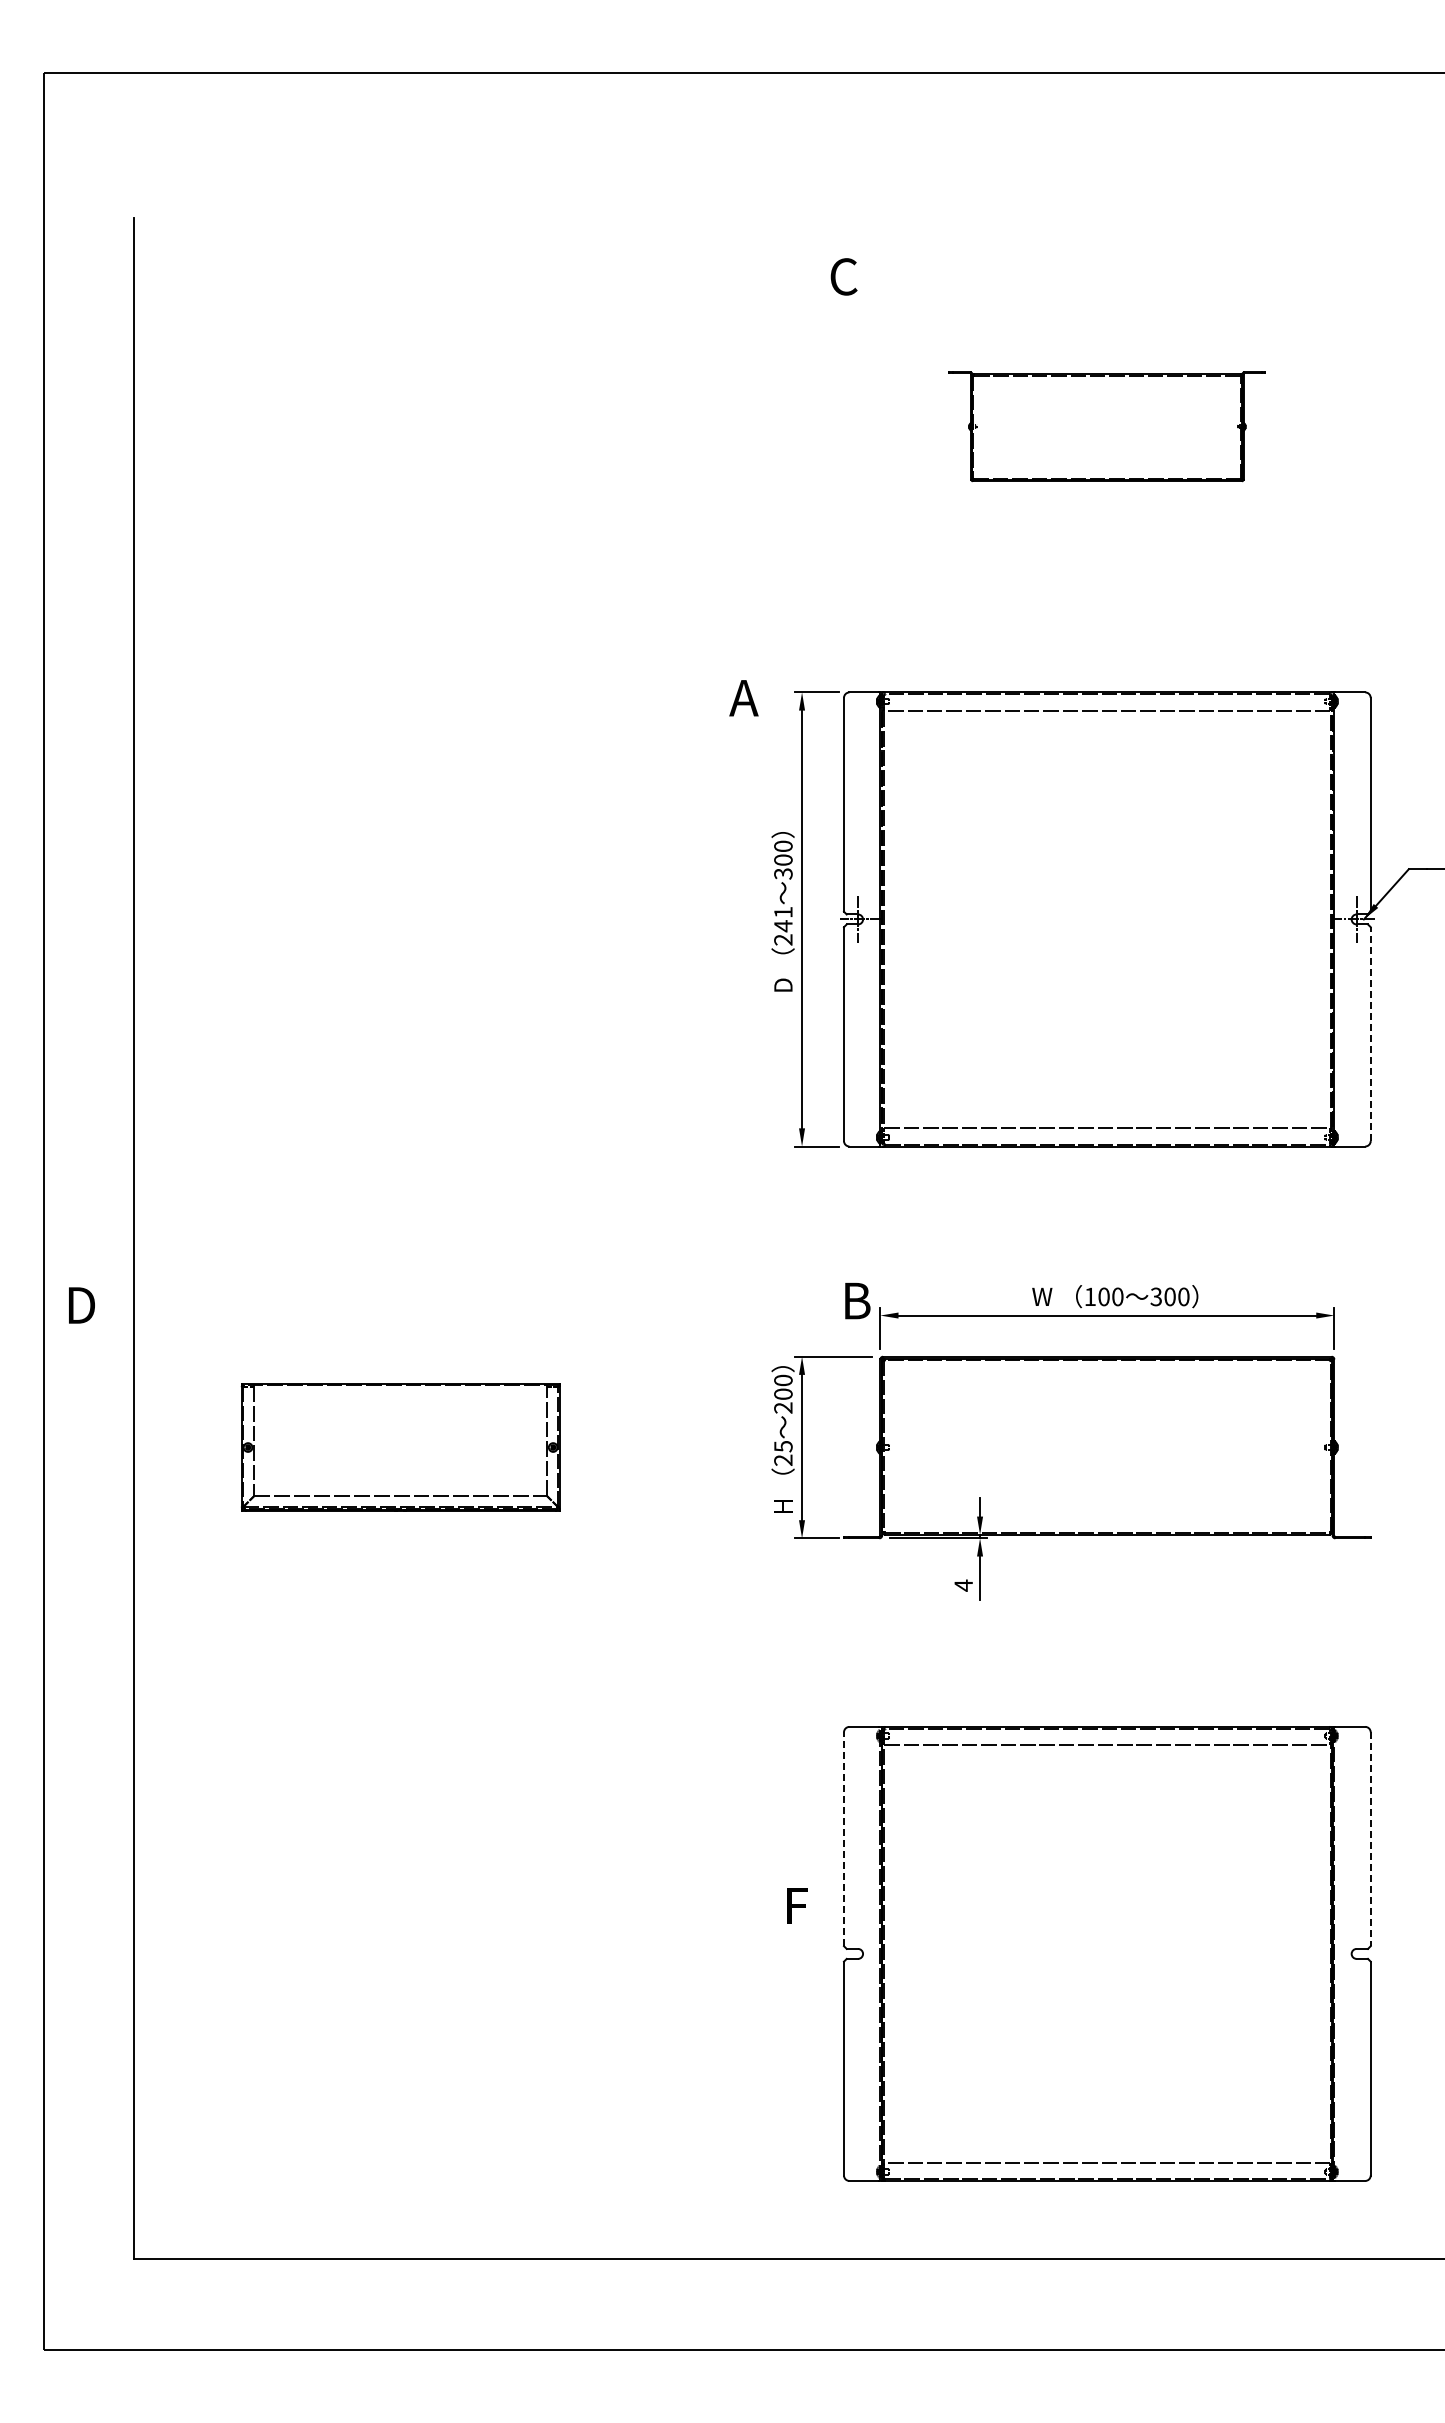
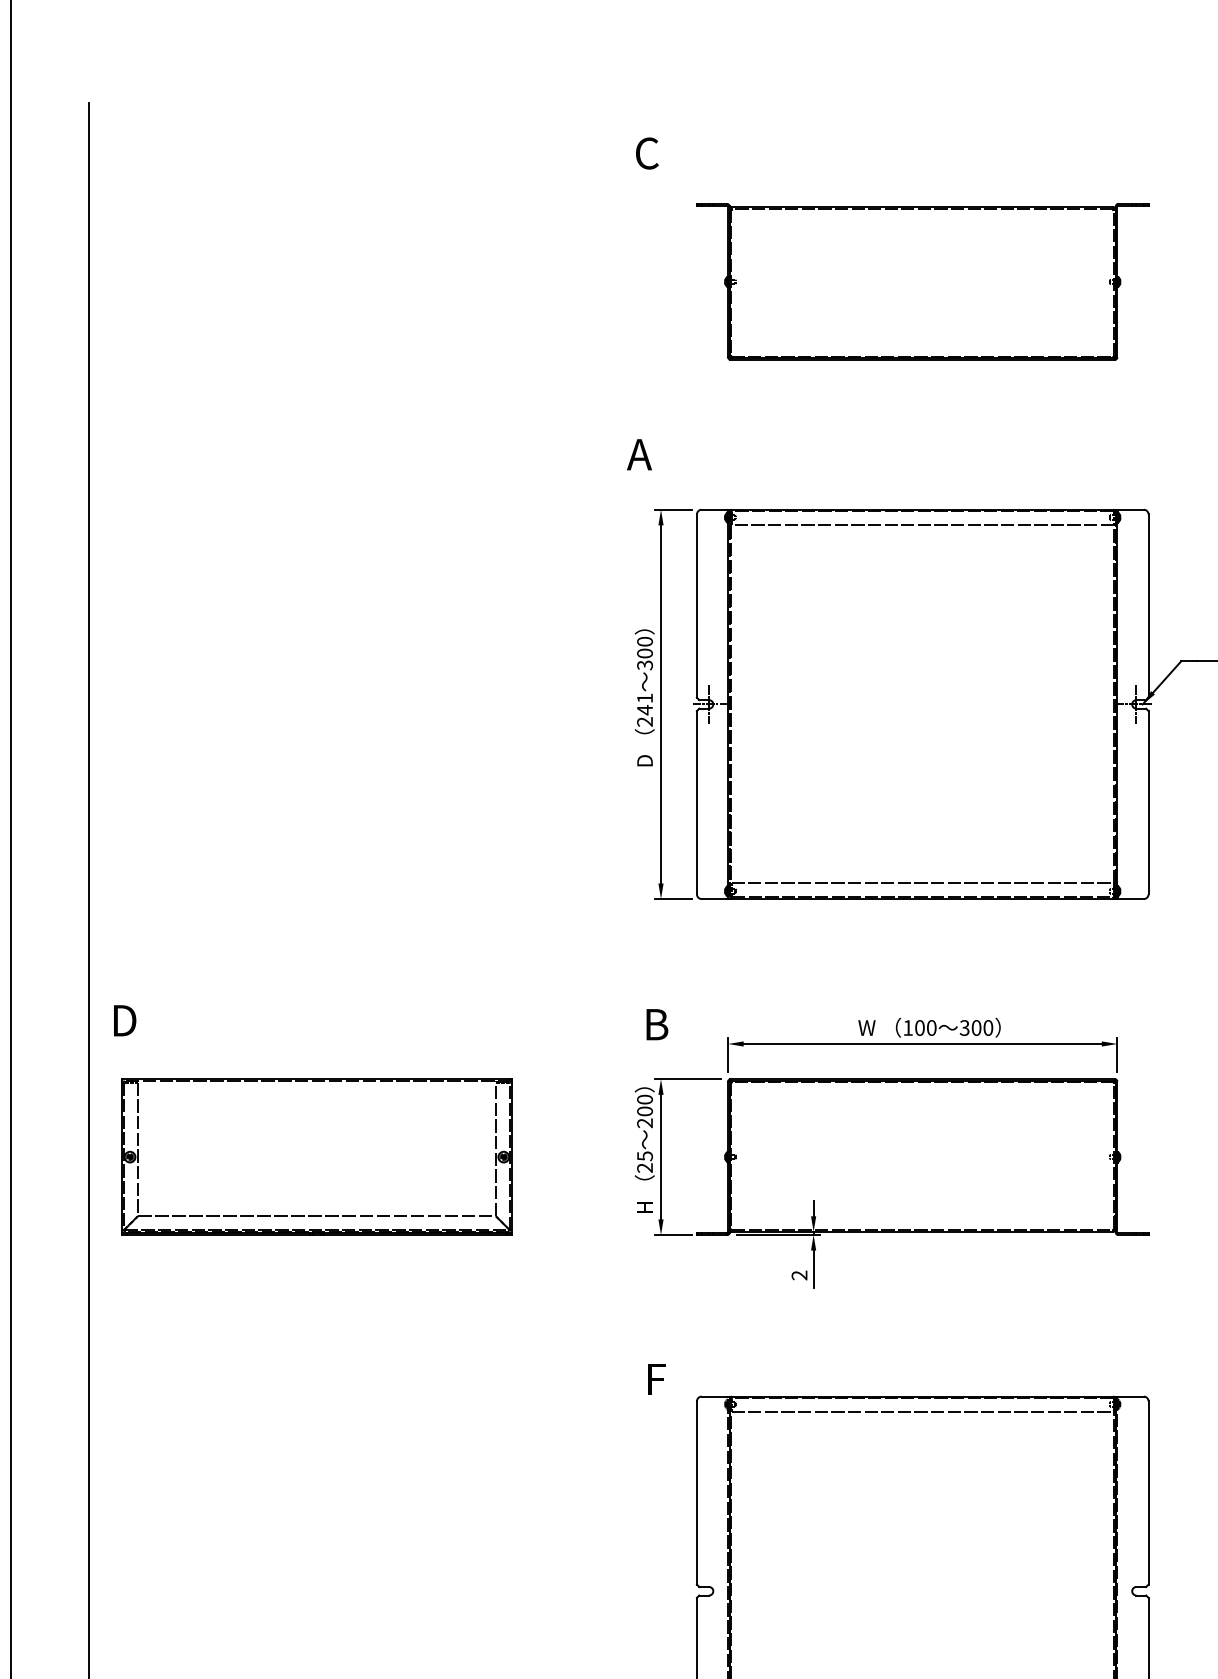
text: (843, 276) -> (646, 153), moved
part: (1107, 426) -> (922, 281), size x1.67
text: (743, 698) -> (639, 454), moved
line: (1370, 1034) -> (1148, 803), dashed -> solid
text: (857, 1301) -> (657, 1025), moved
text: (81, 1305) -> (124, 1020), moved
part: (400, 1447) -> (316, 1157), size x1.43
text: (963, 1585) -> (799, 1275), 4 -> 2
line: (844, 1839) -> (697, 1493), dashed -> solid
line: (1370, 1839) -> (1148, 1493), dashed -> solid
text: (797, 1905) -> (657, 1379), moved

